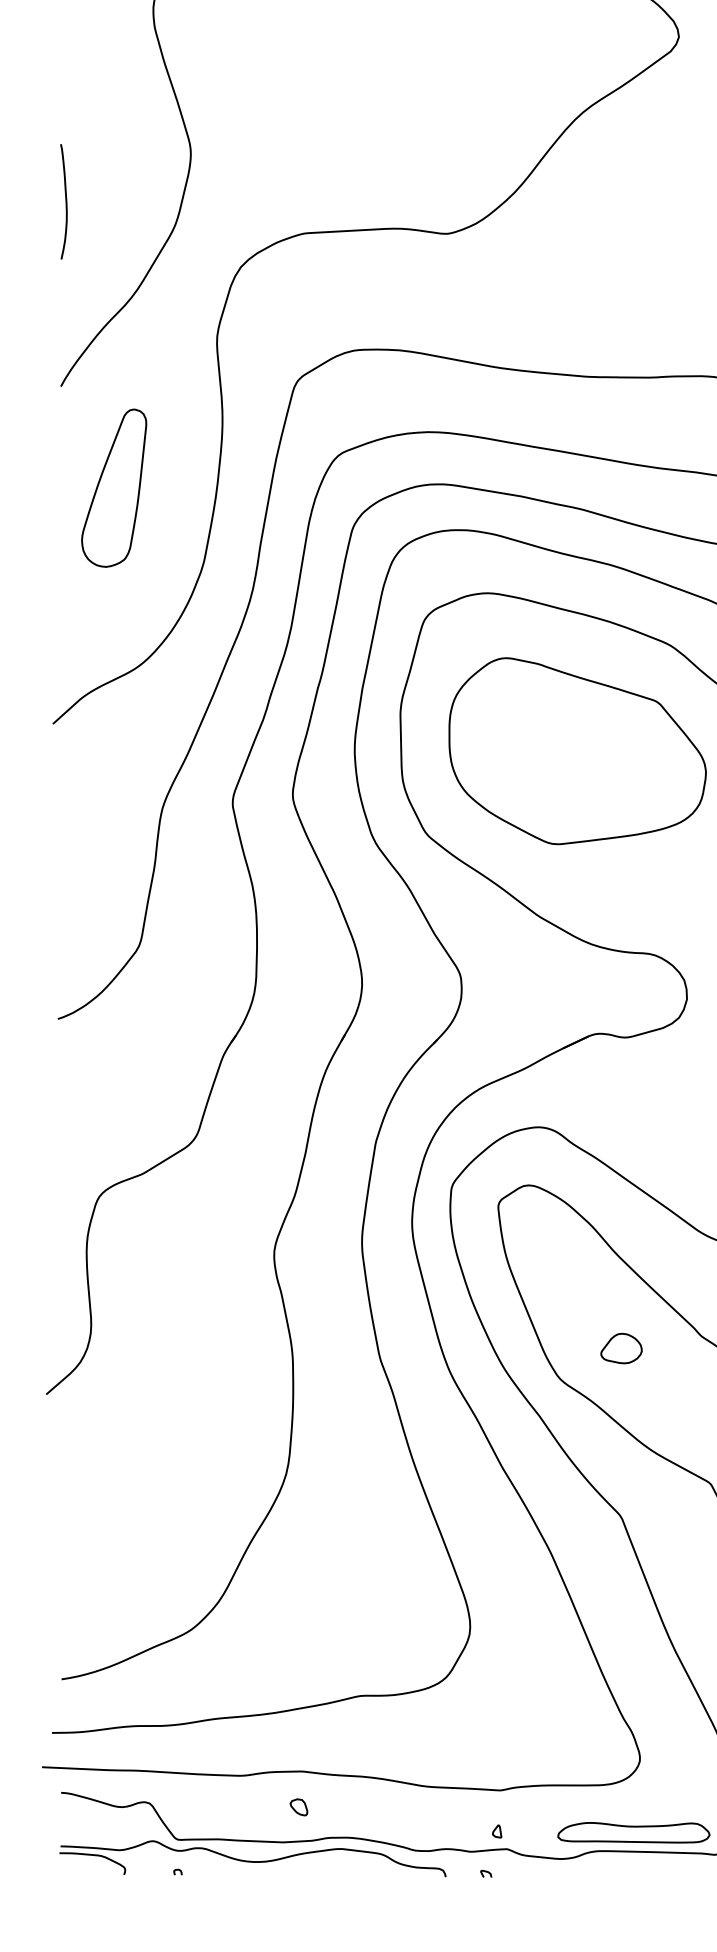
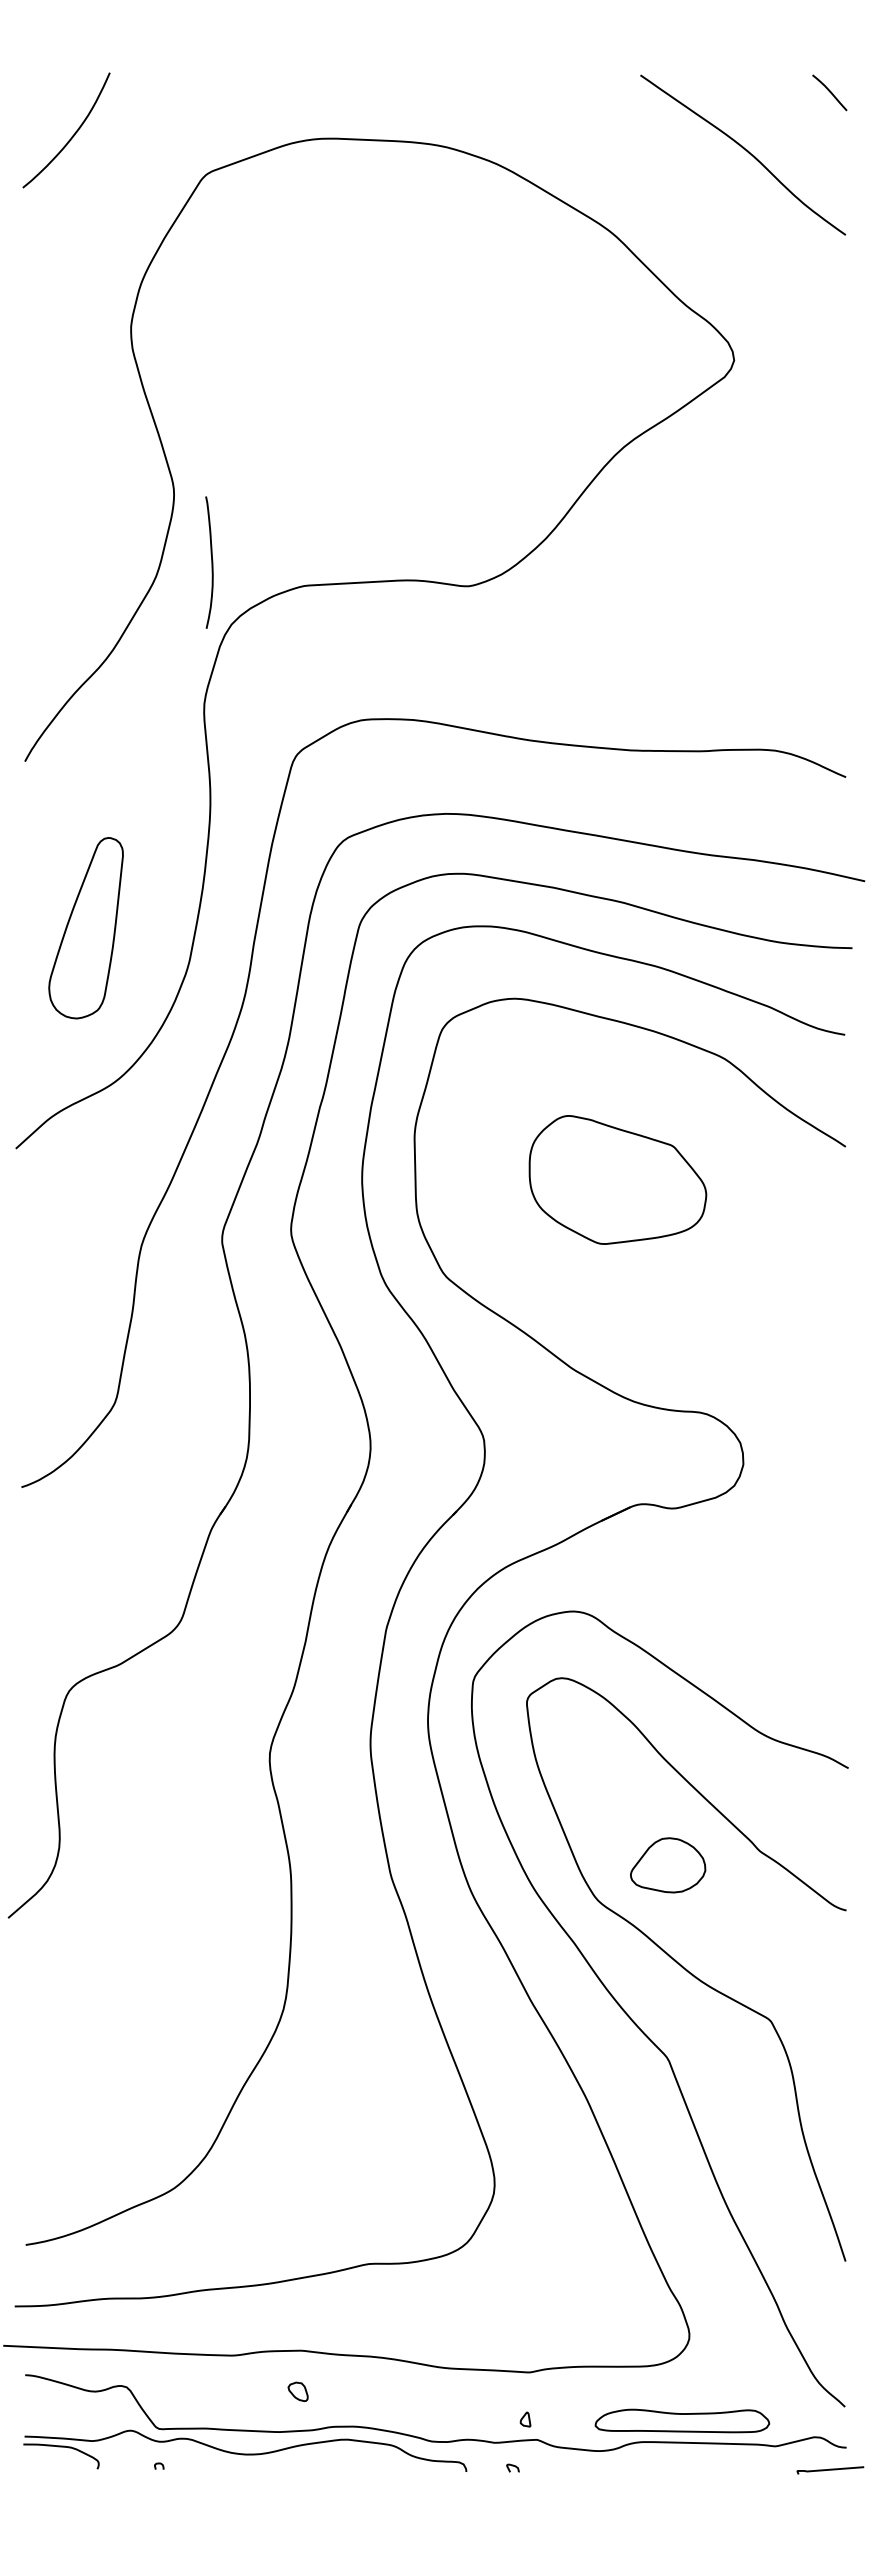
curve: (65, 201) -> (211, 562), moved
part: (113, 488) -> (85, 928), moved
part: (577, 750) -> (617, 1179), size x0.6
part: (621, 1348) -> (668, 1865), size x1.6

